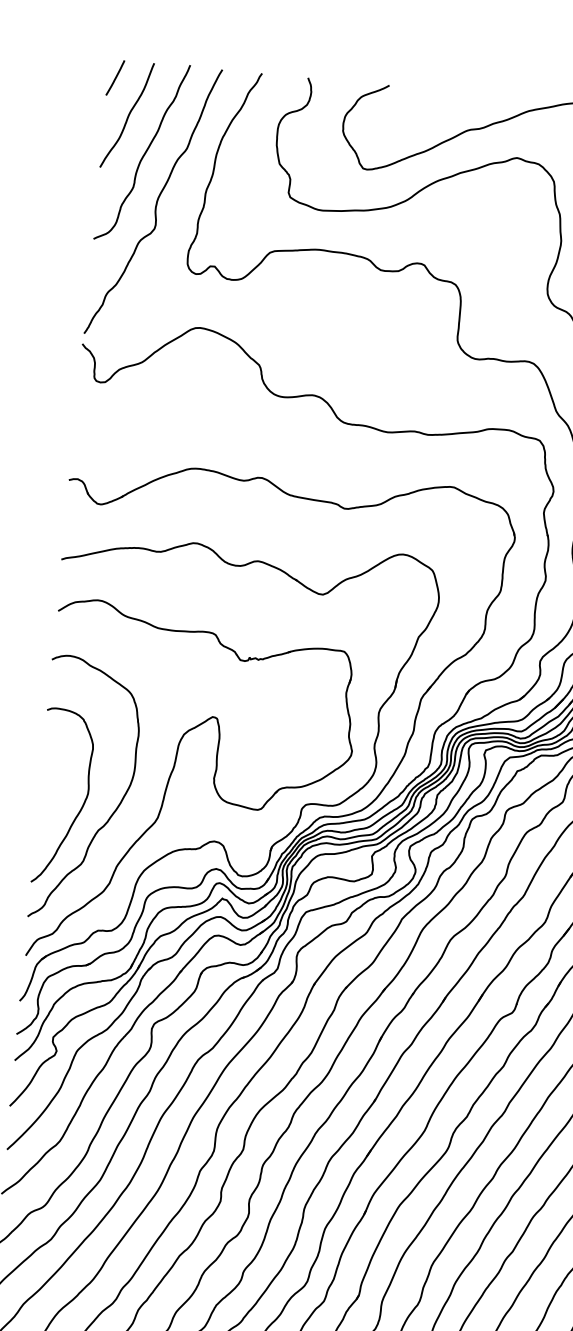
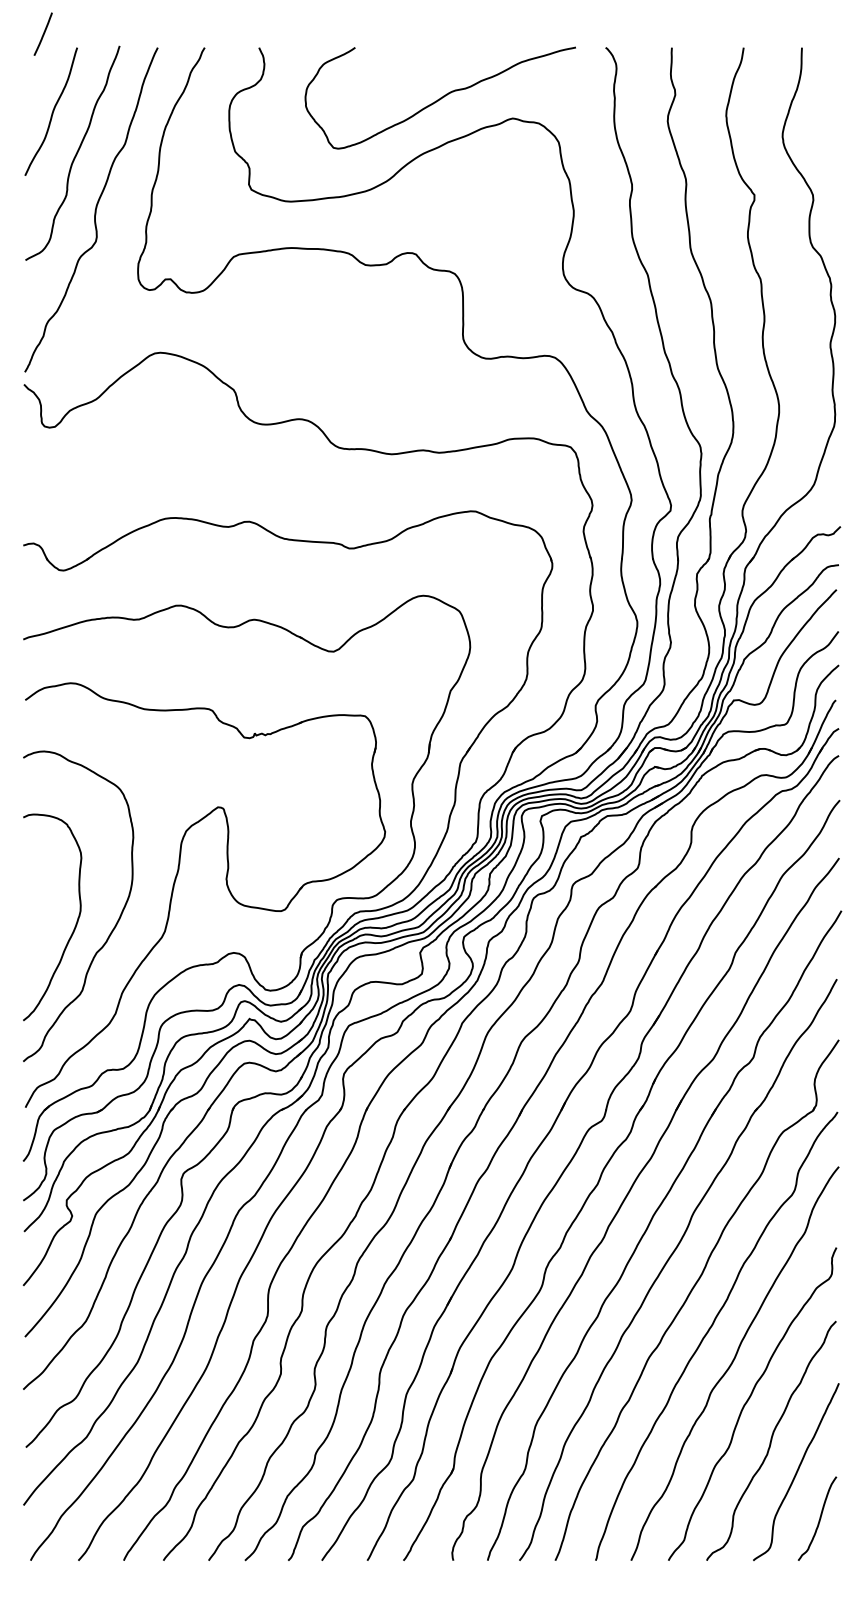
line: (115, 77) -> (43, 33), moved

